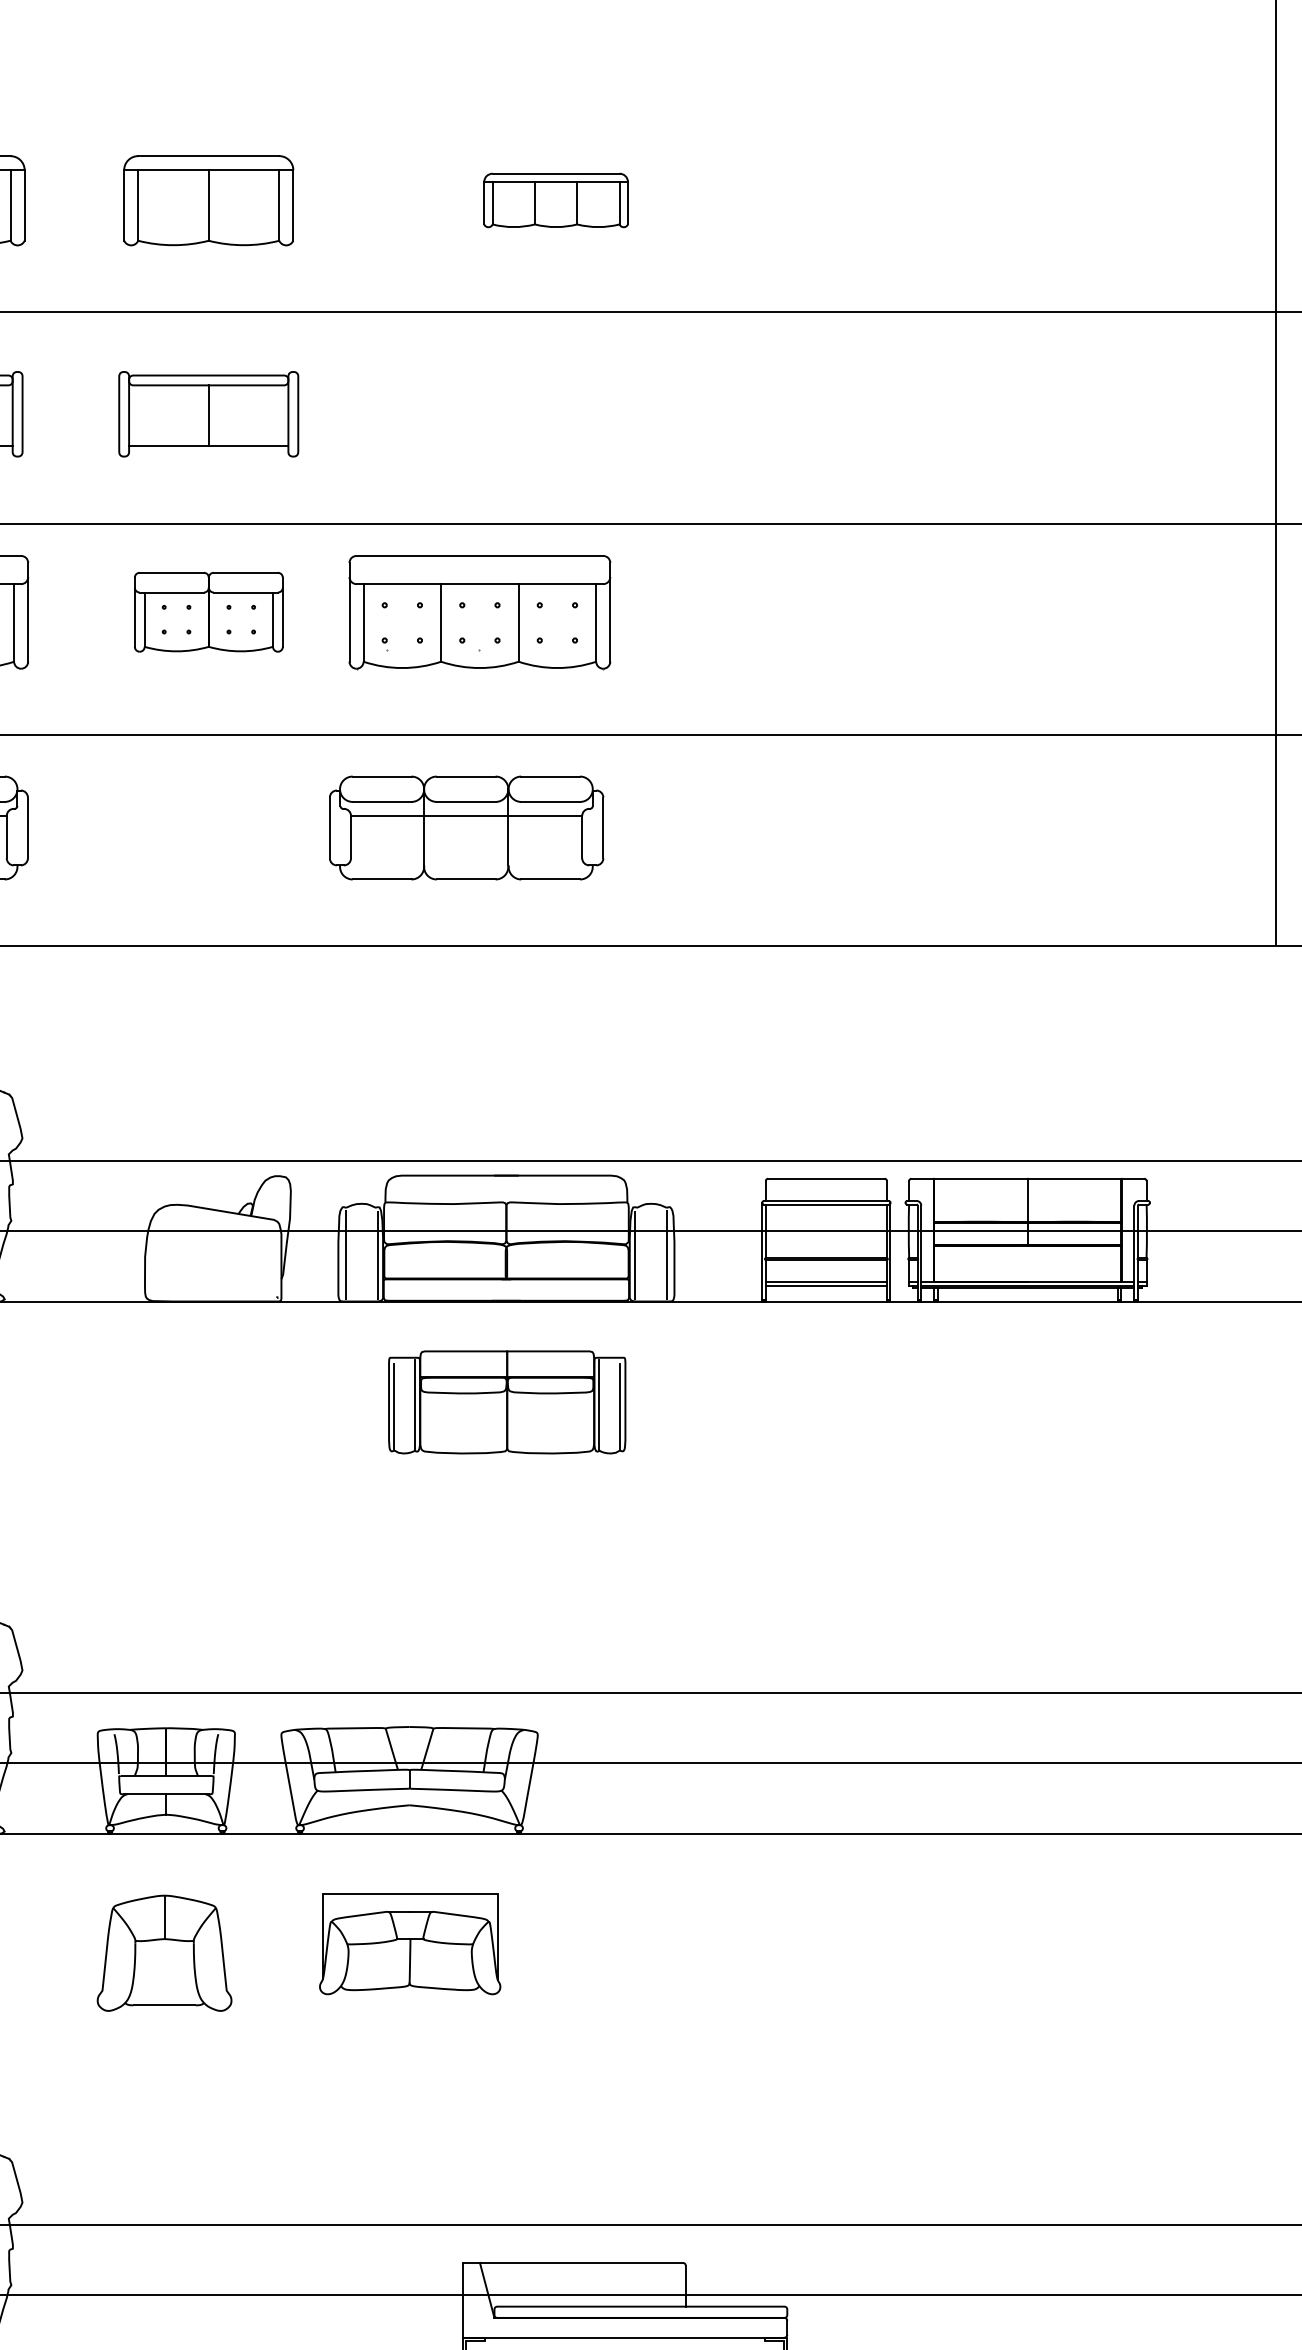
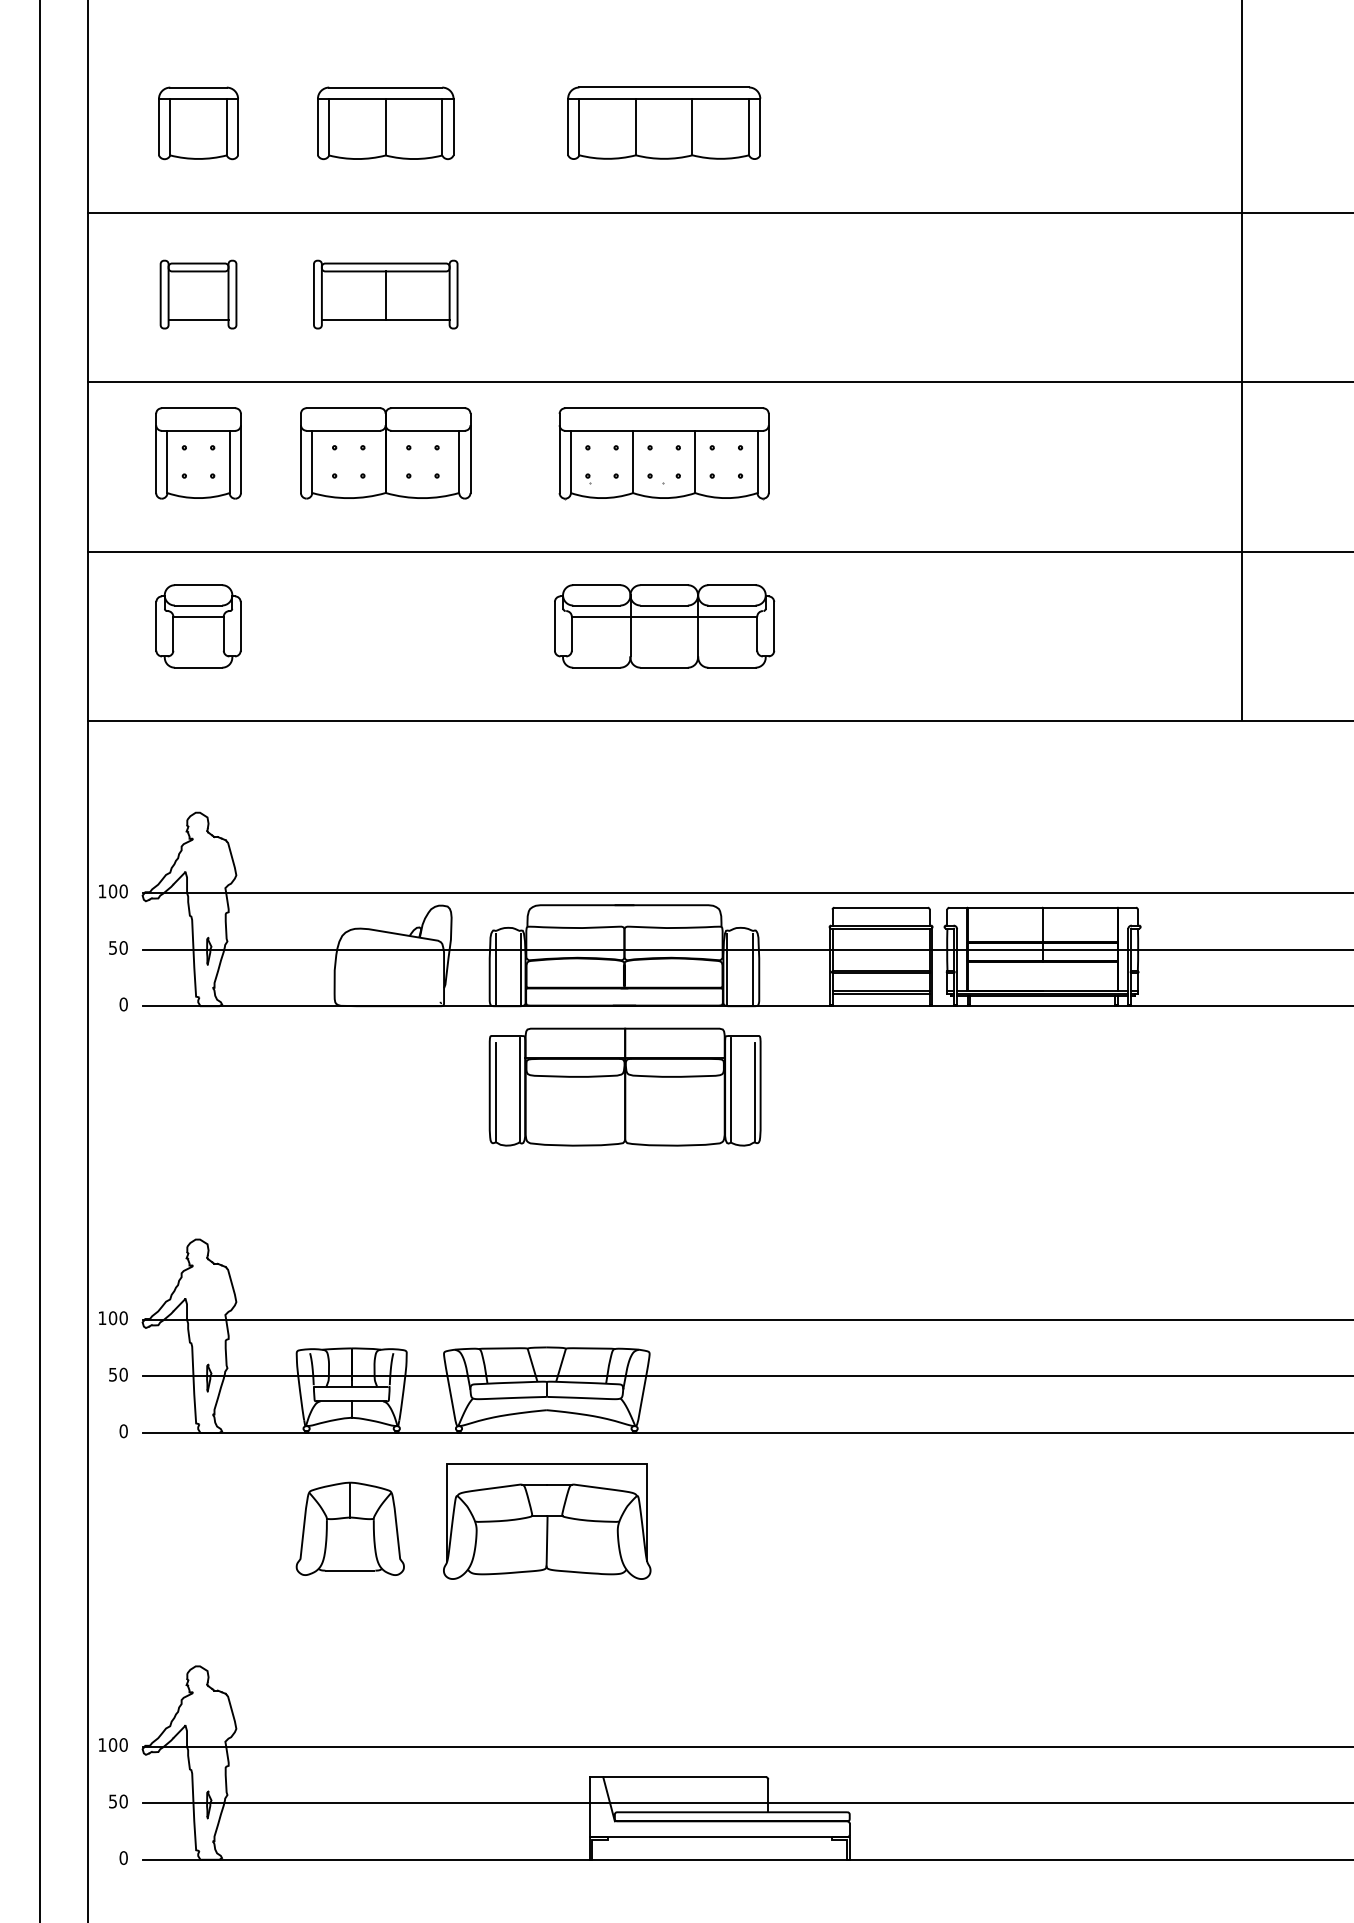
part: (556, 199) -> (664, 122), size x1.67
part: (208, 612) -> (385, 453), size x1.43
part: (479, 612) -> (663, 453), moved
part: (466, 828) -> (664, 626), moved
part: (506, 1401) -> (624, 1086), size x1.43
part: (410, 1944) -> (547, 1521), size x1.43

